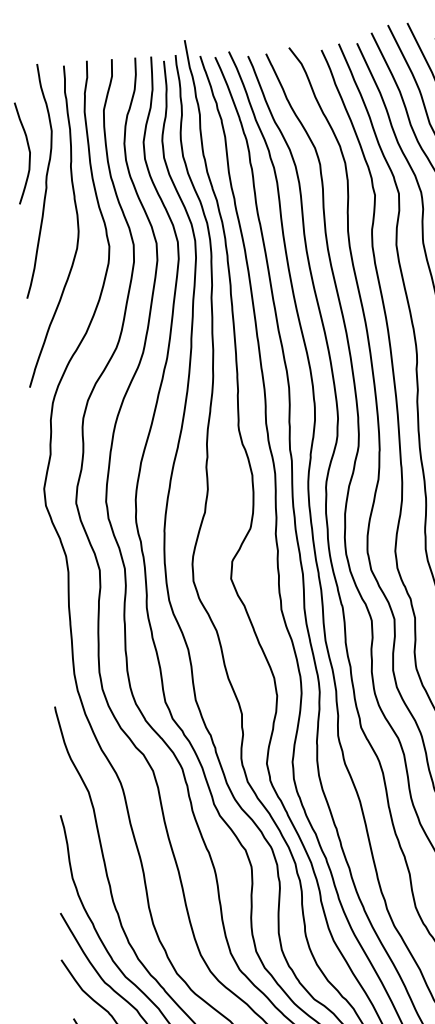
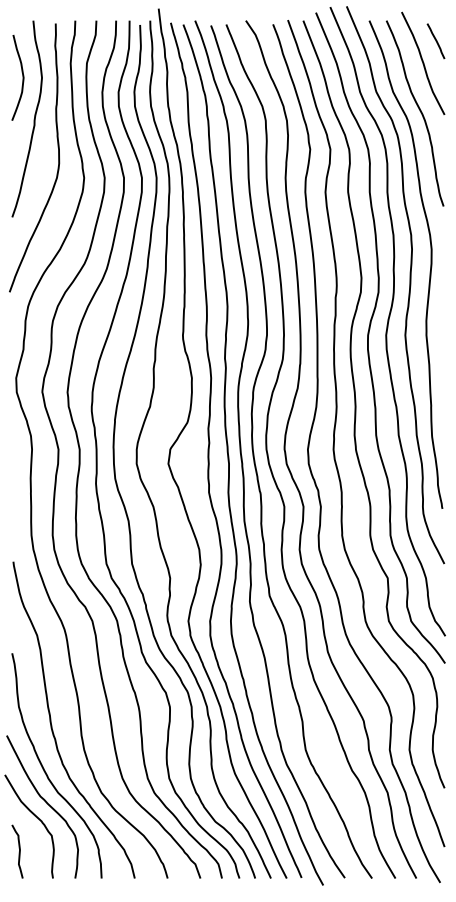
curve: (28, 152) -> (22, 77), moved

